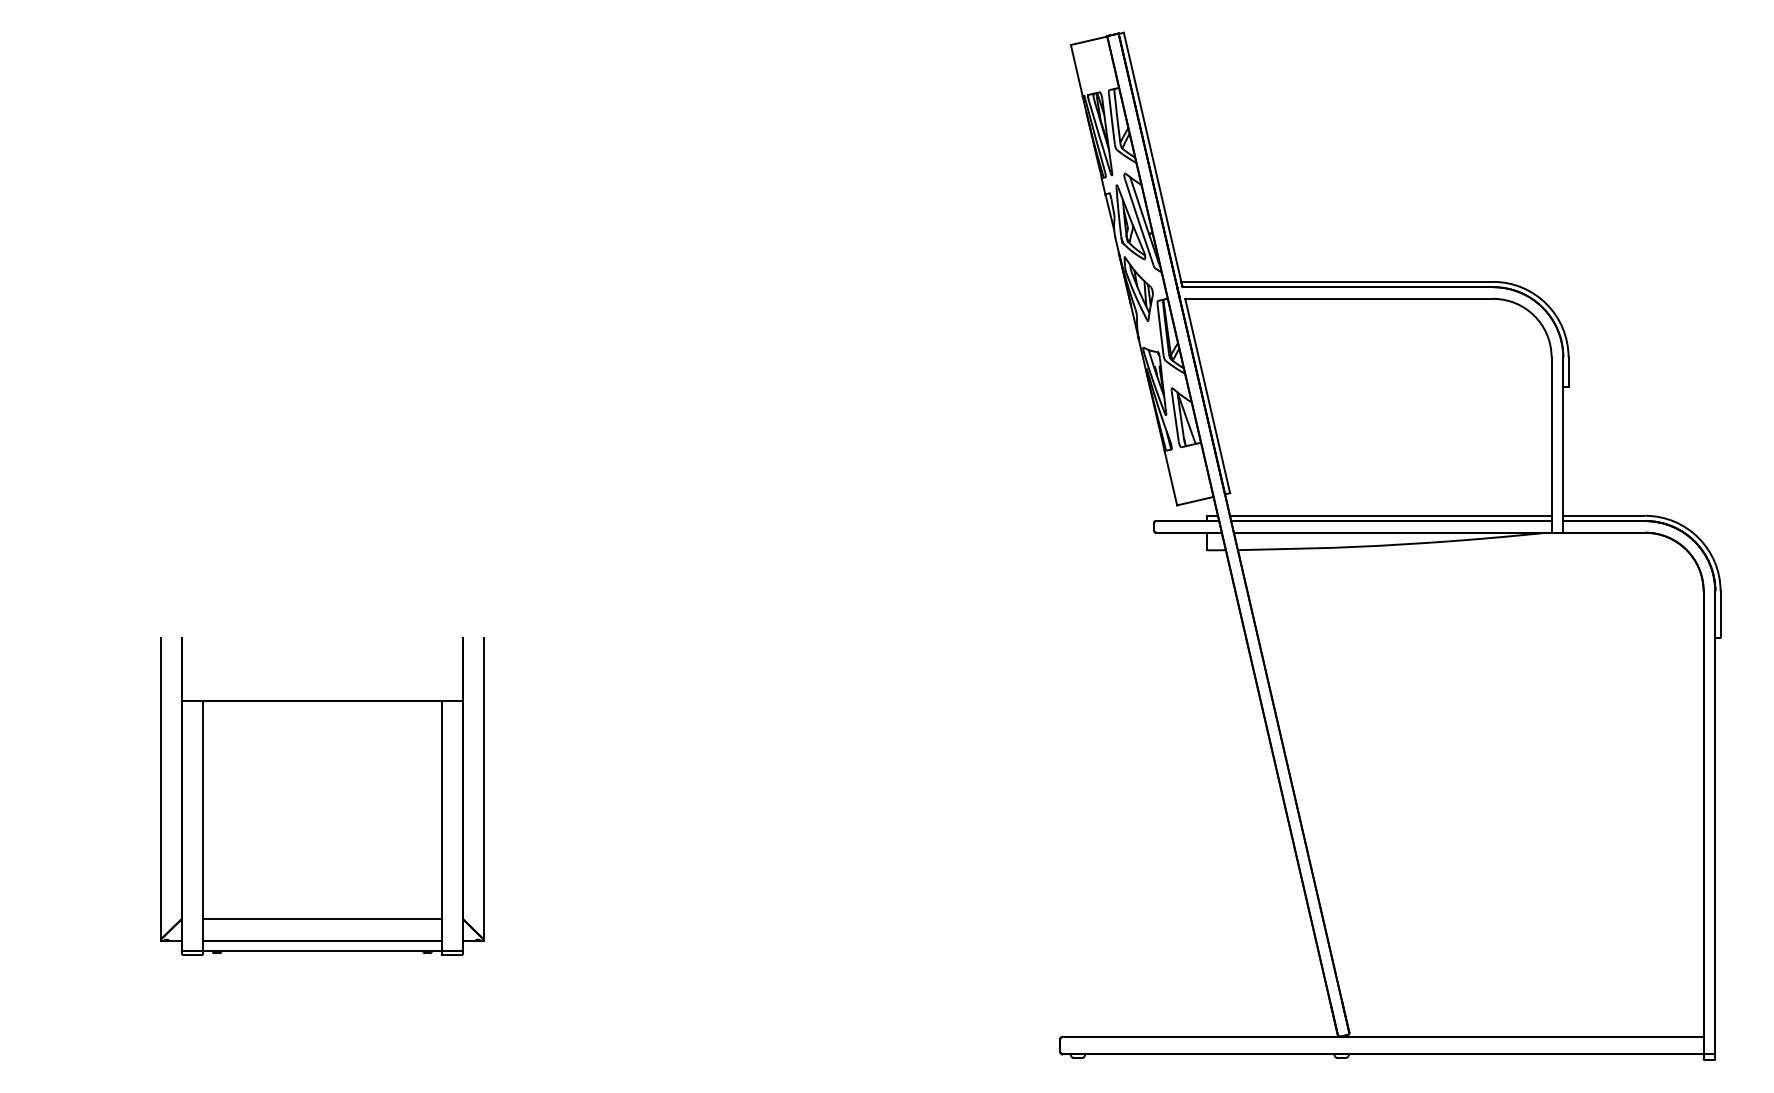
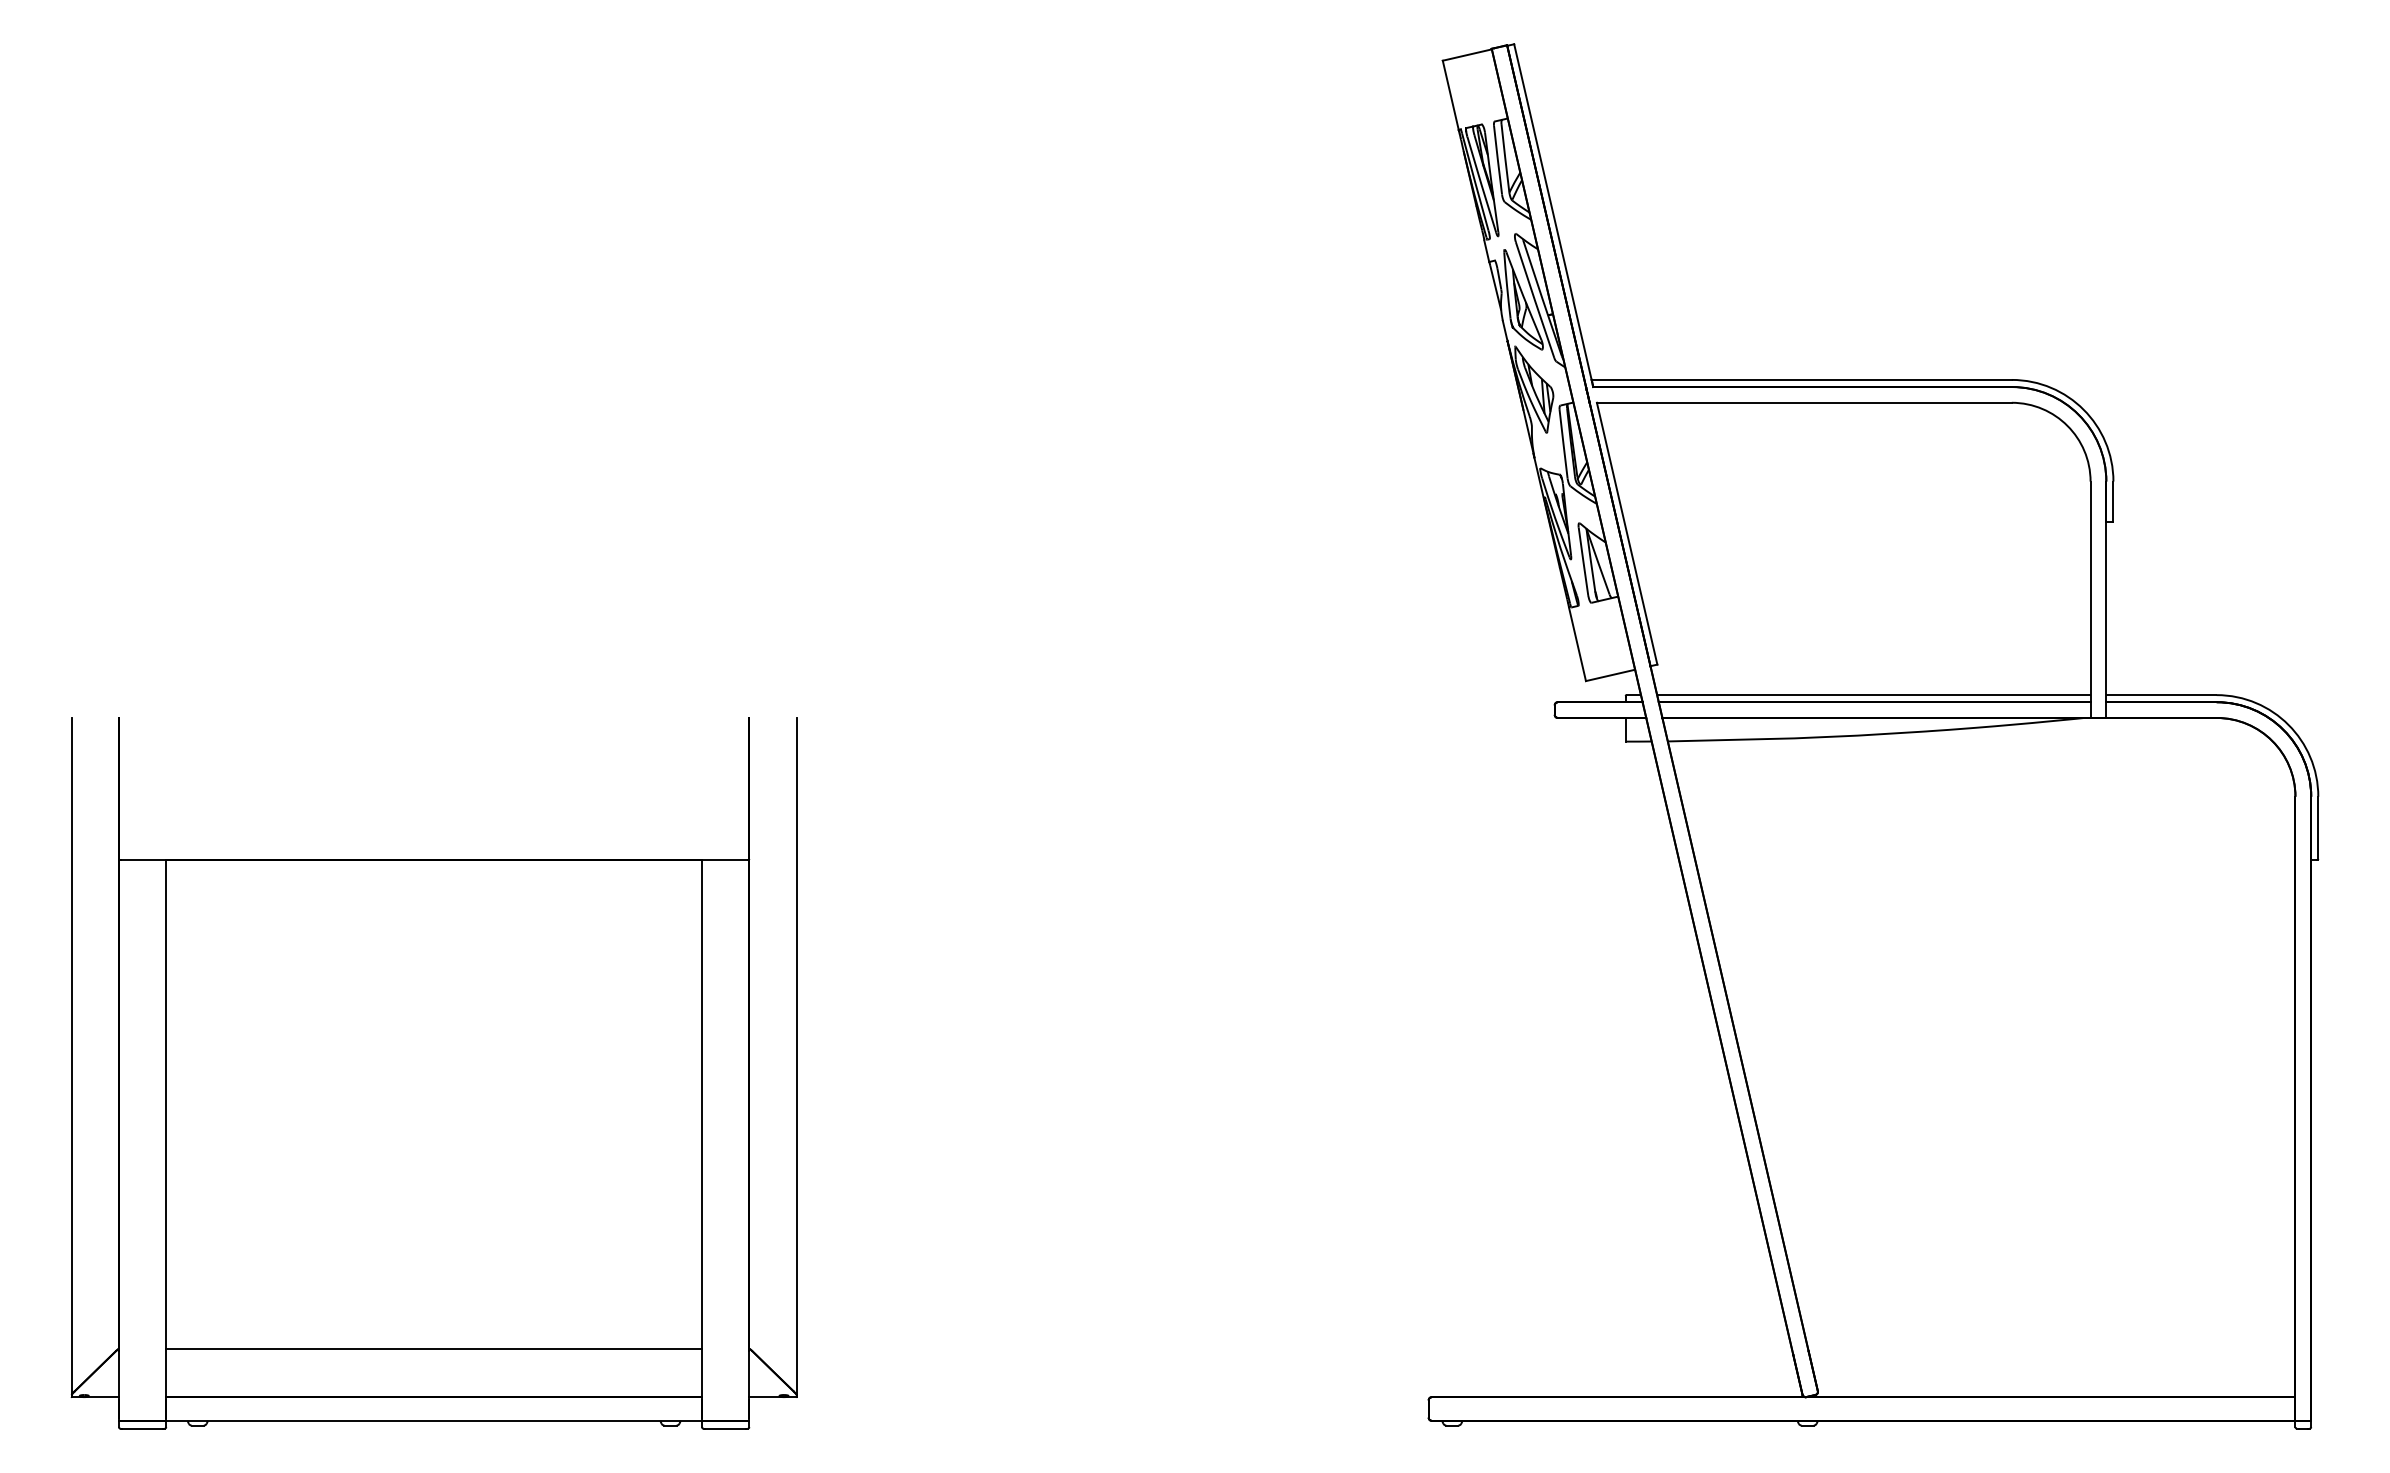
part: (321, 796) -> (433, 1073), size x1.67

